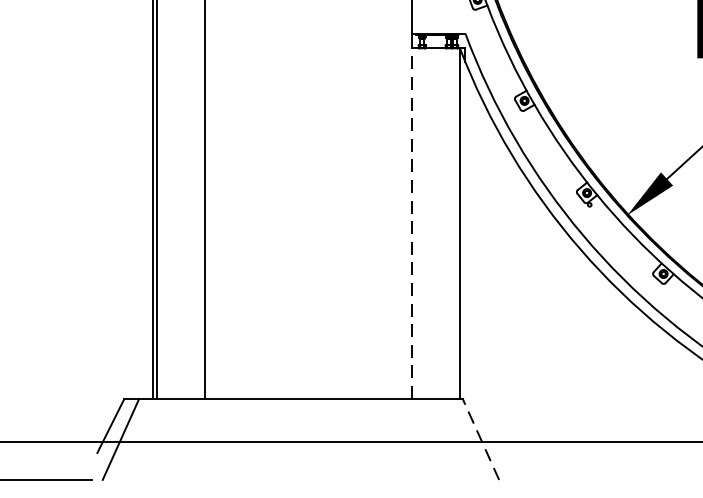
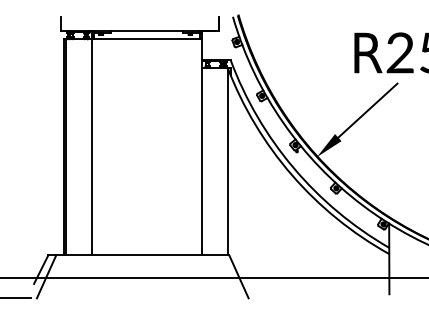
line: (410, 223) -> (201, 161), dashed -> solid
line: (480, 439) -> (238, 276), dashed -> solid

